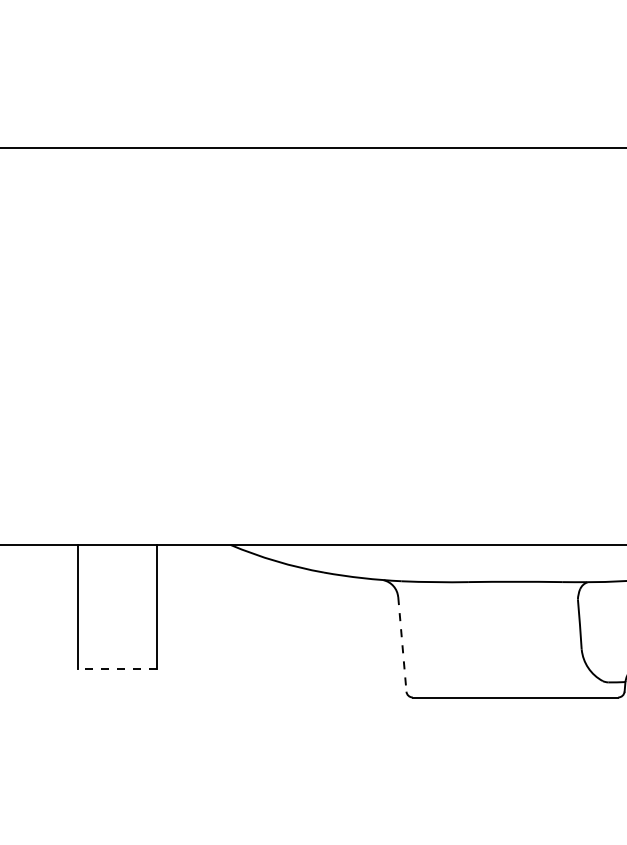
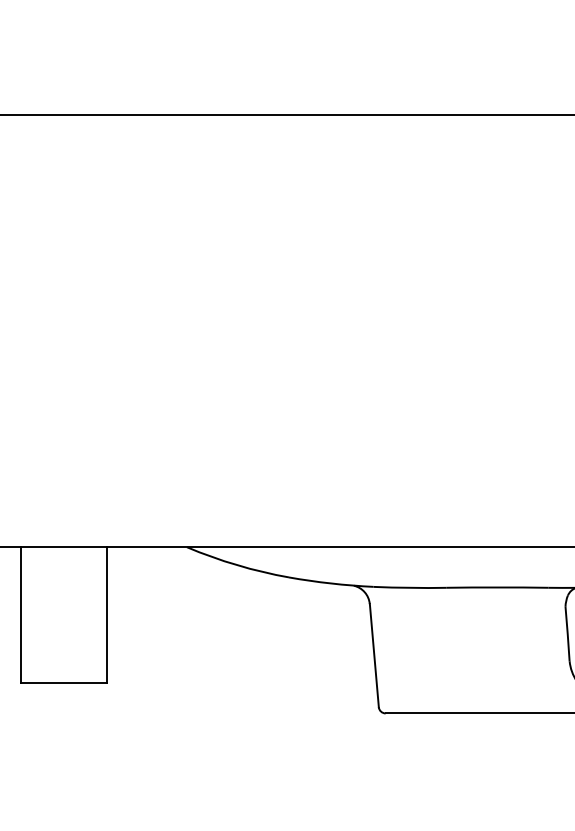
line: (402, 644) -> (374, 655), dashed -> solid
line: (117, 669) -> (64, 682), dashed -> solid

